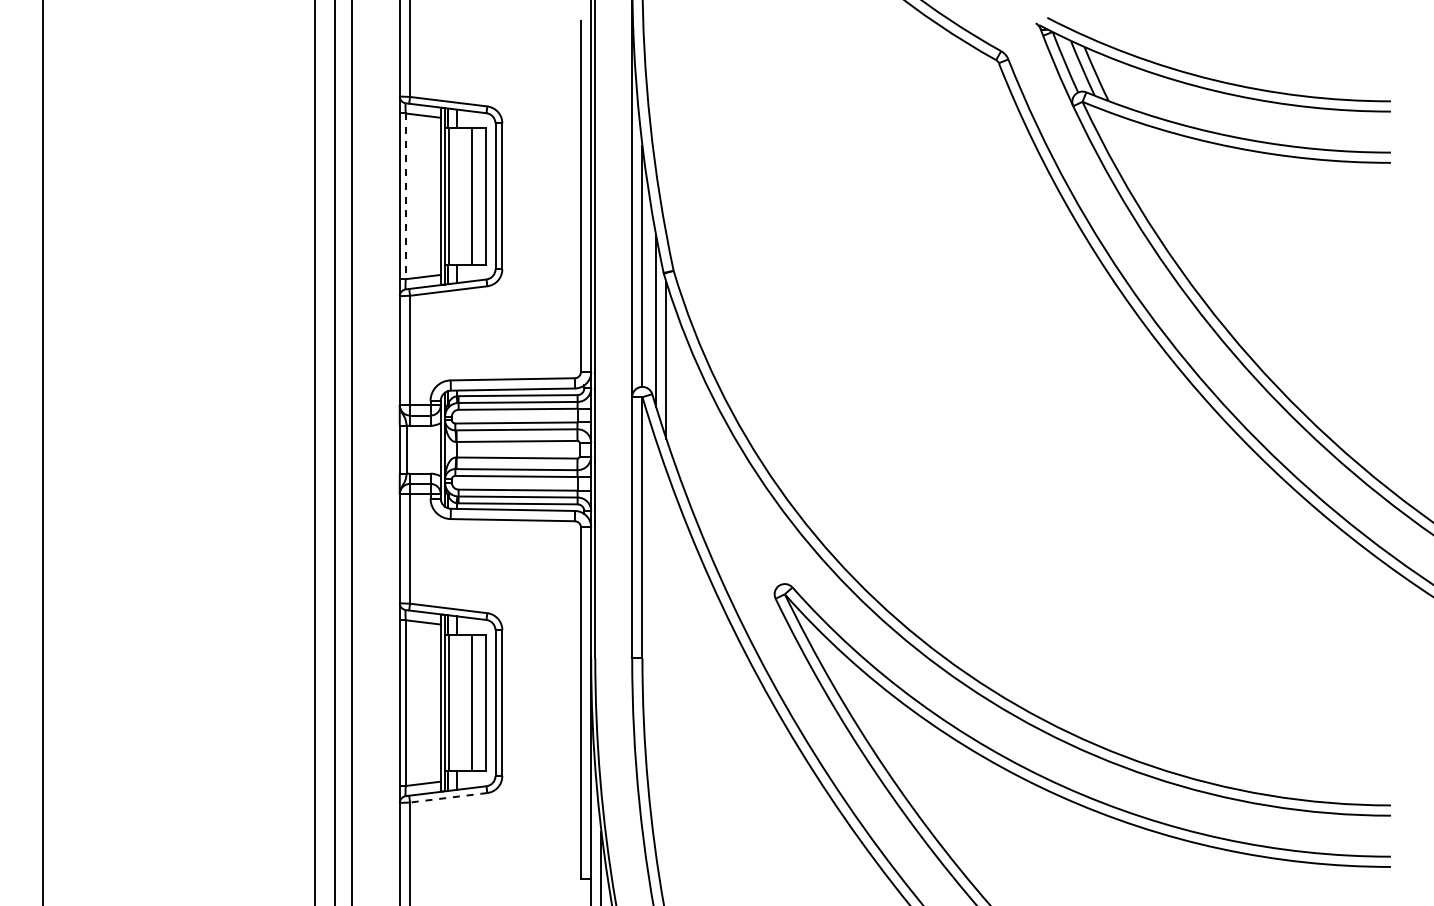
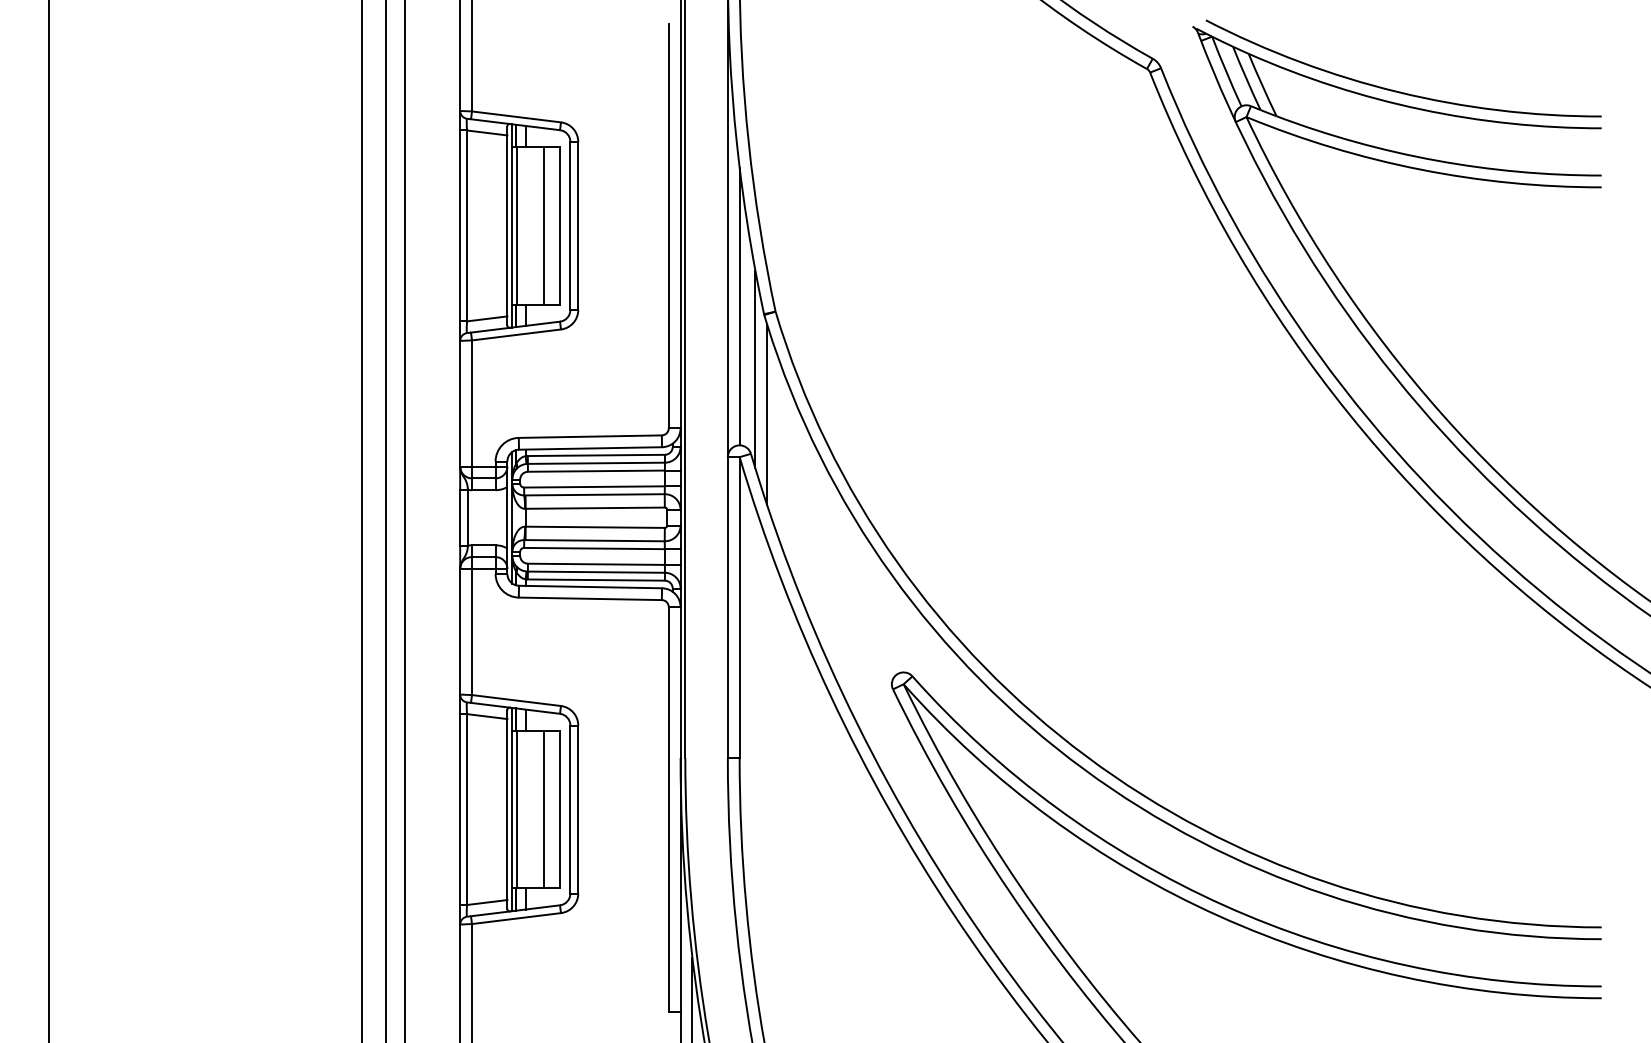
line: (405, 196) -> (466, 226), dashed -> solid
line: (448, 797) -> (516, 918), dashed -> solid

